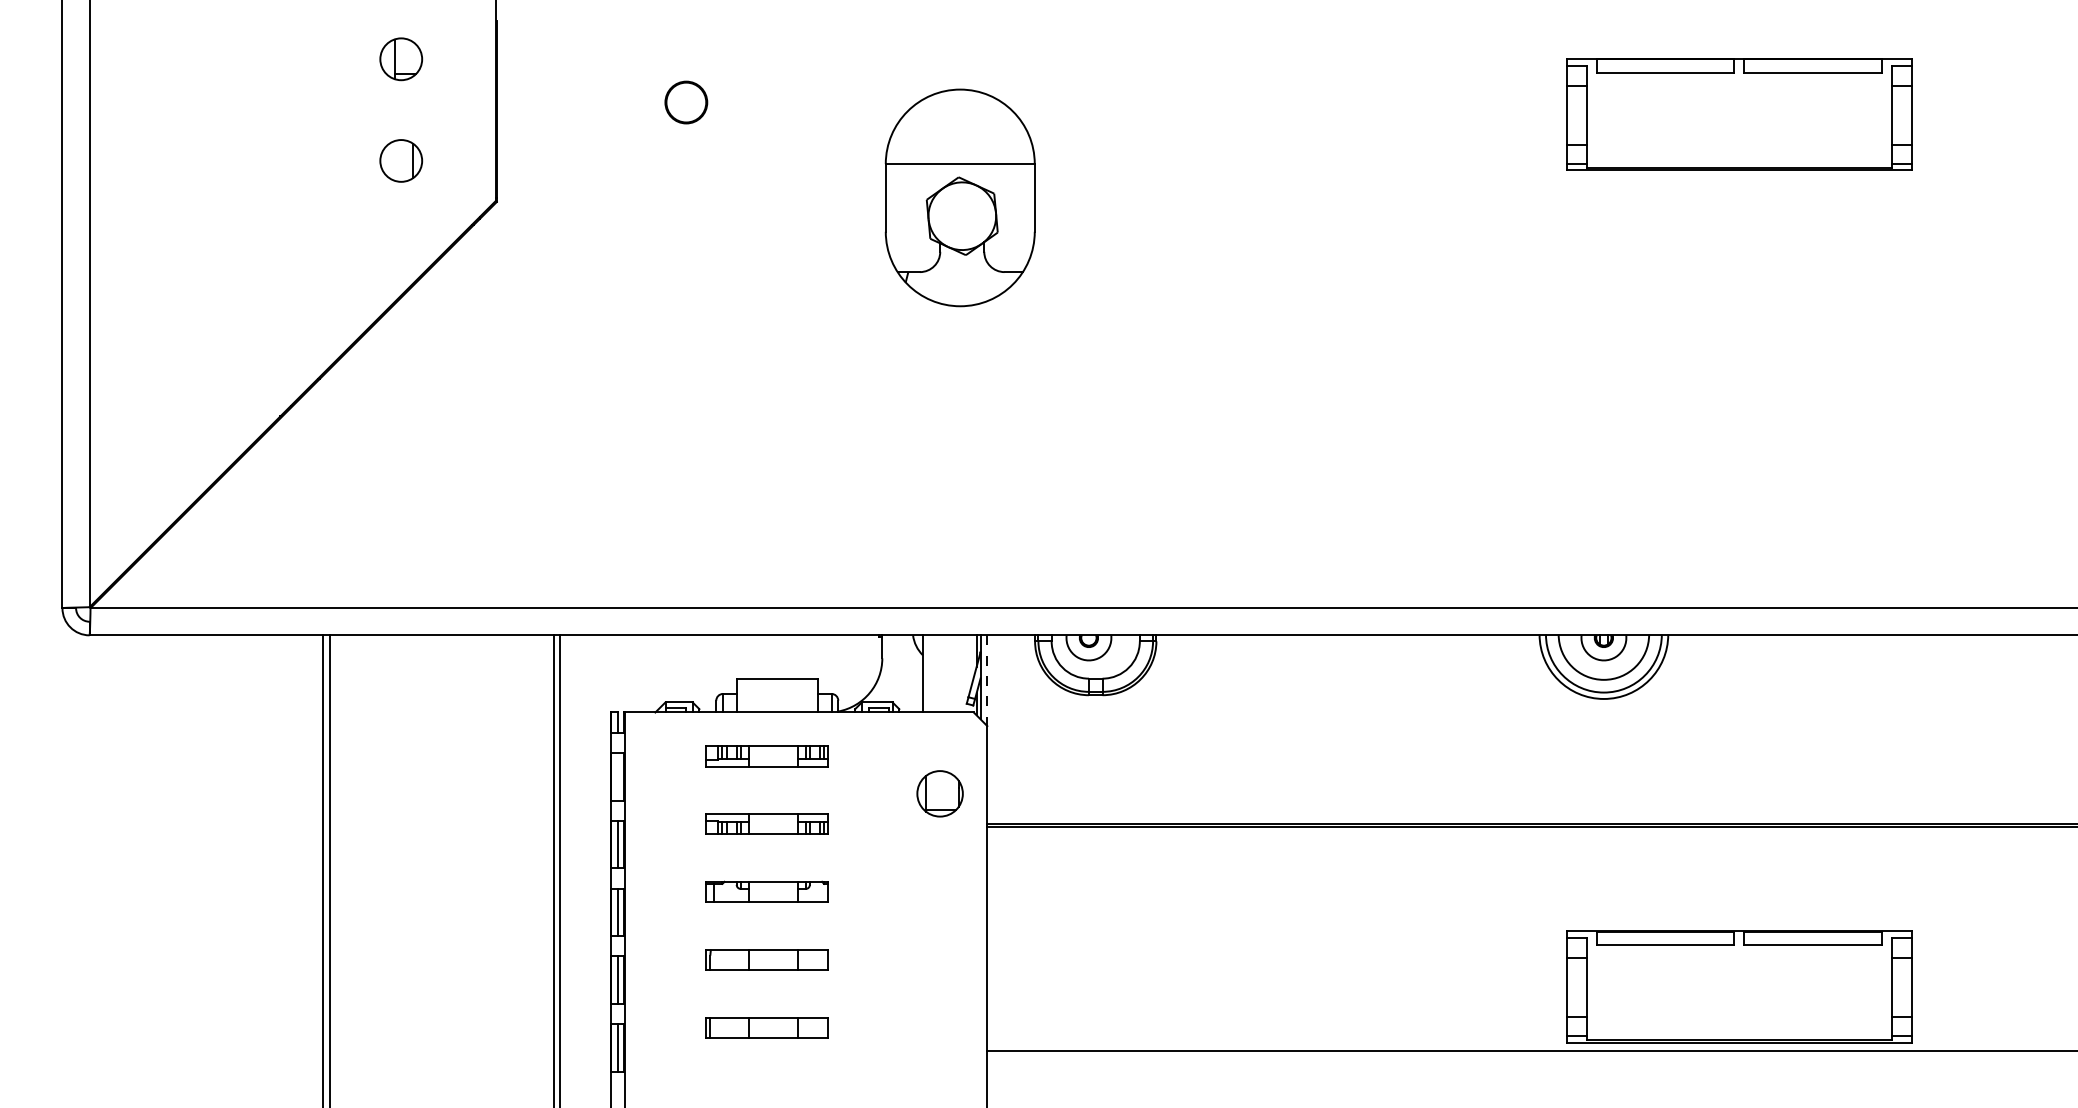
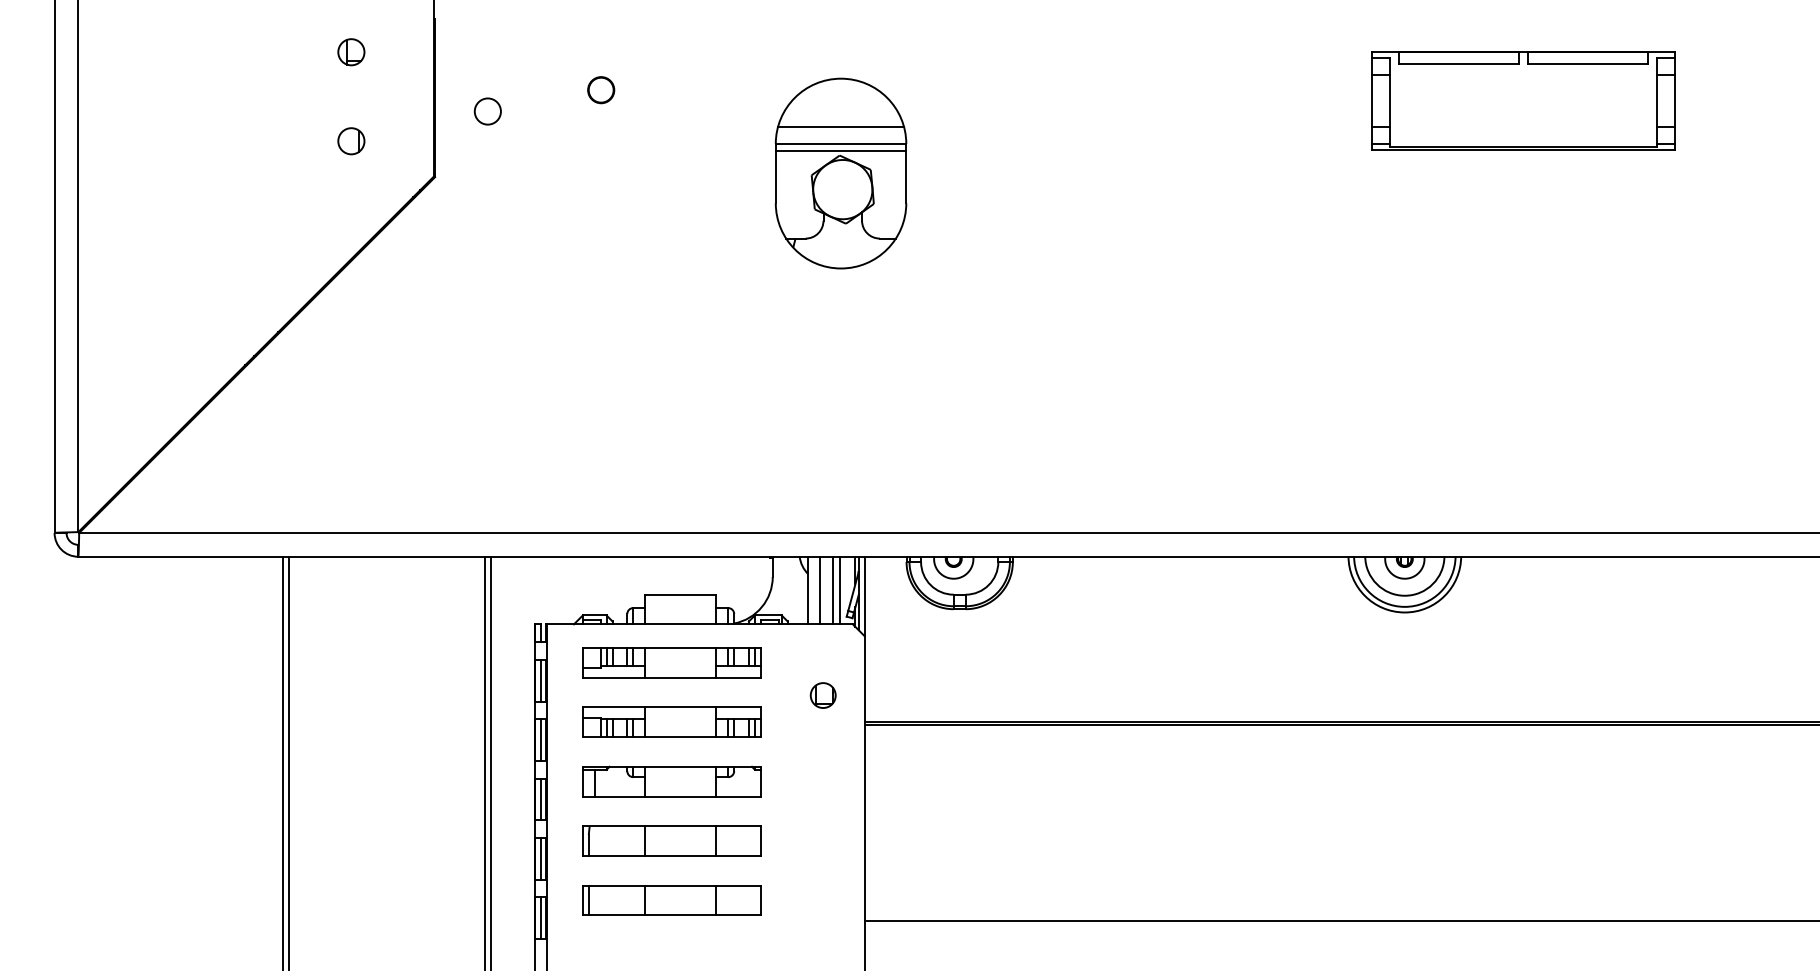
part: (401, 59) -> (351, 52), size x0.71
circle: (686, 103) -> (601, 90), size x0.71
circle: (556, 127) -> (487, 111), added
line: (959, 145) -> (840, 127), added
part: (401, 161) -> (351, 141), size x0.71
line: (959, 172) -> (840, 151), added
line: (936, 673) -> (820, 590), added
line: (951, 673) -> (833, 590), added
line: (959, 673) -> (840, 590), added
line: (987, 680) -> (864, 596), dashed -> solid
part: (766, 756) -> (671, 662), size x1.67
line: (618, 776) -> (541, 680), added
part: (939, 793) -> (822, 695), size x0.62
part: (766, 823) -> (671, 721), size x1.67
part: (766, 891) -> (671, 781), size x1.67
part: (766, 959) -> (671, 840), size x1.67
part: (1739, 986) -> (1523, 864), removed
part: (766, 1027) -> (671, 900), size x1.67

